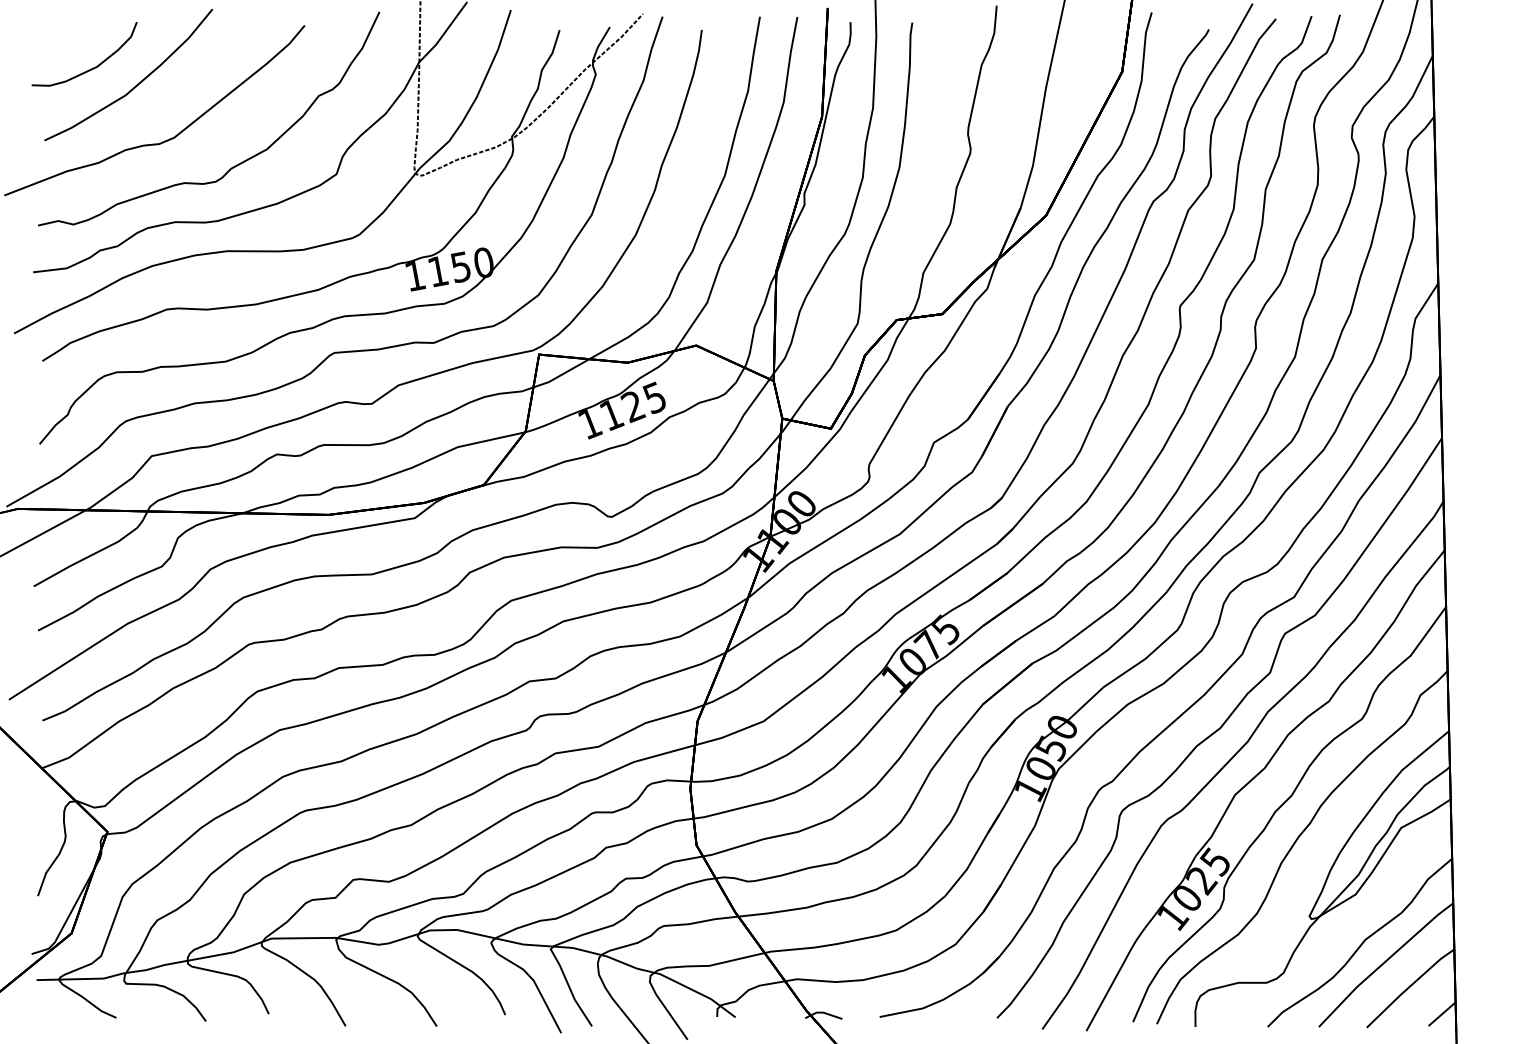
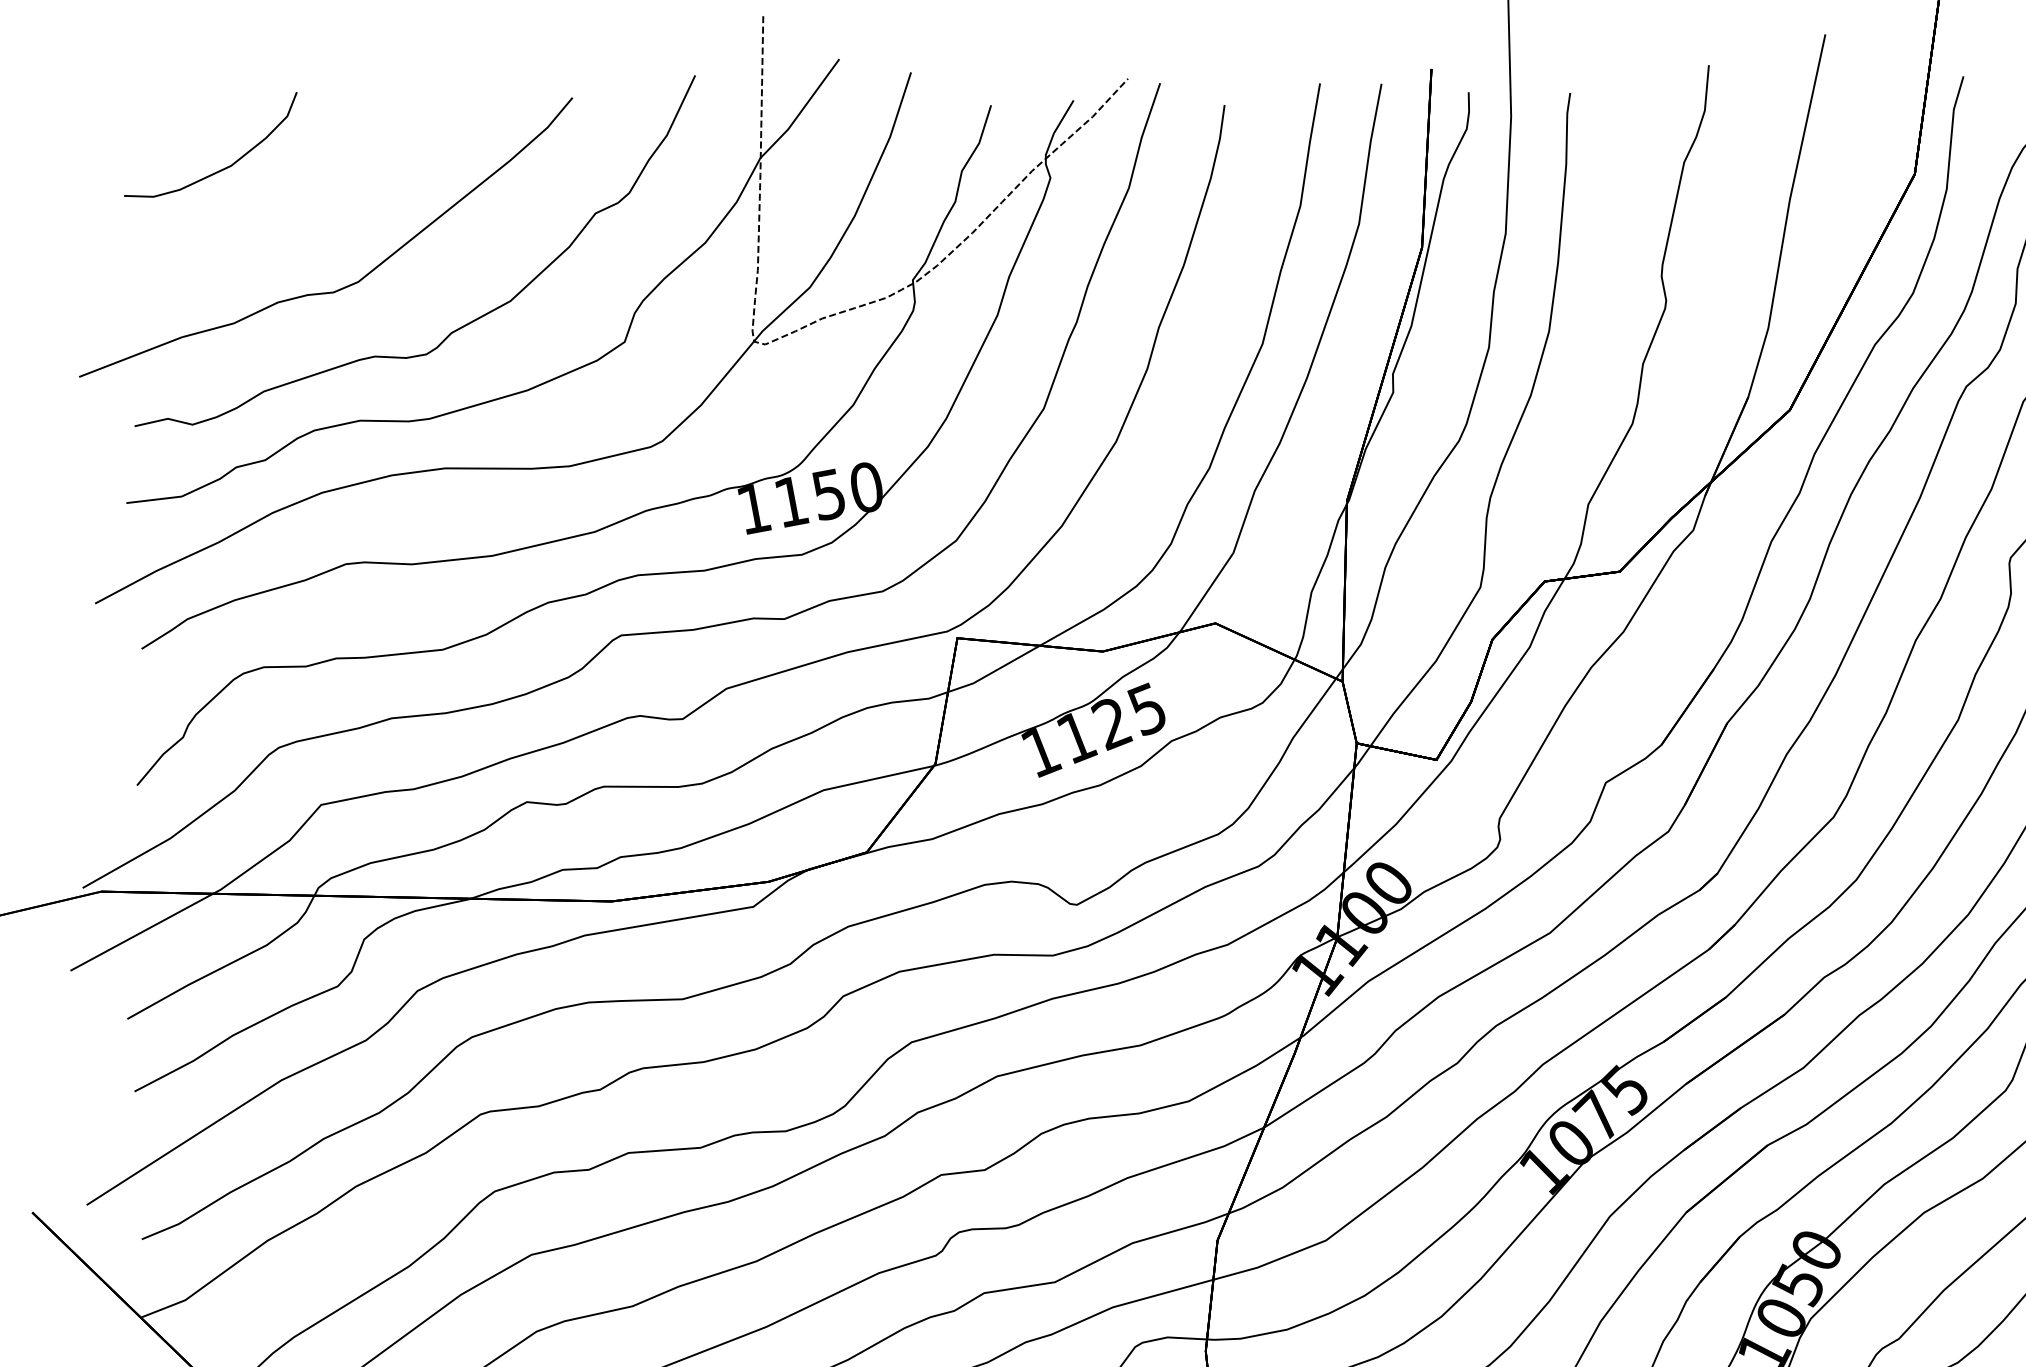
part: (137, 83) -> (297, 193), removed

